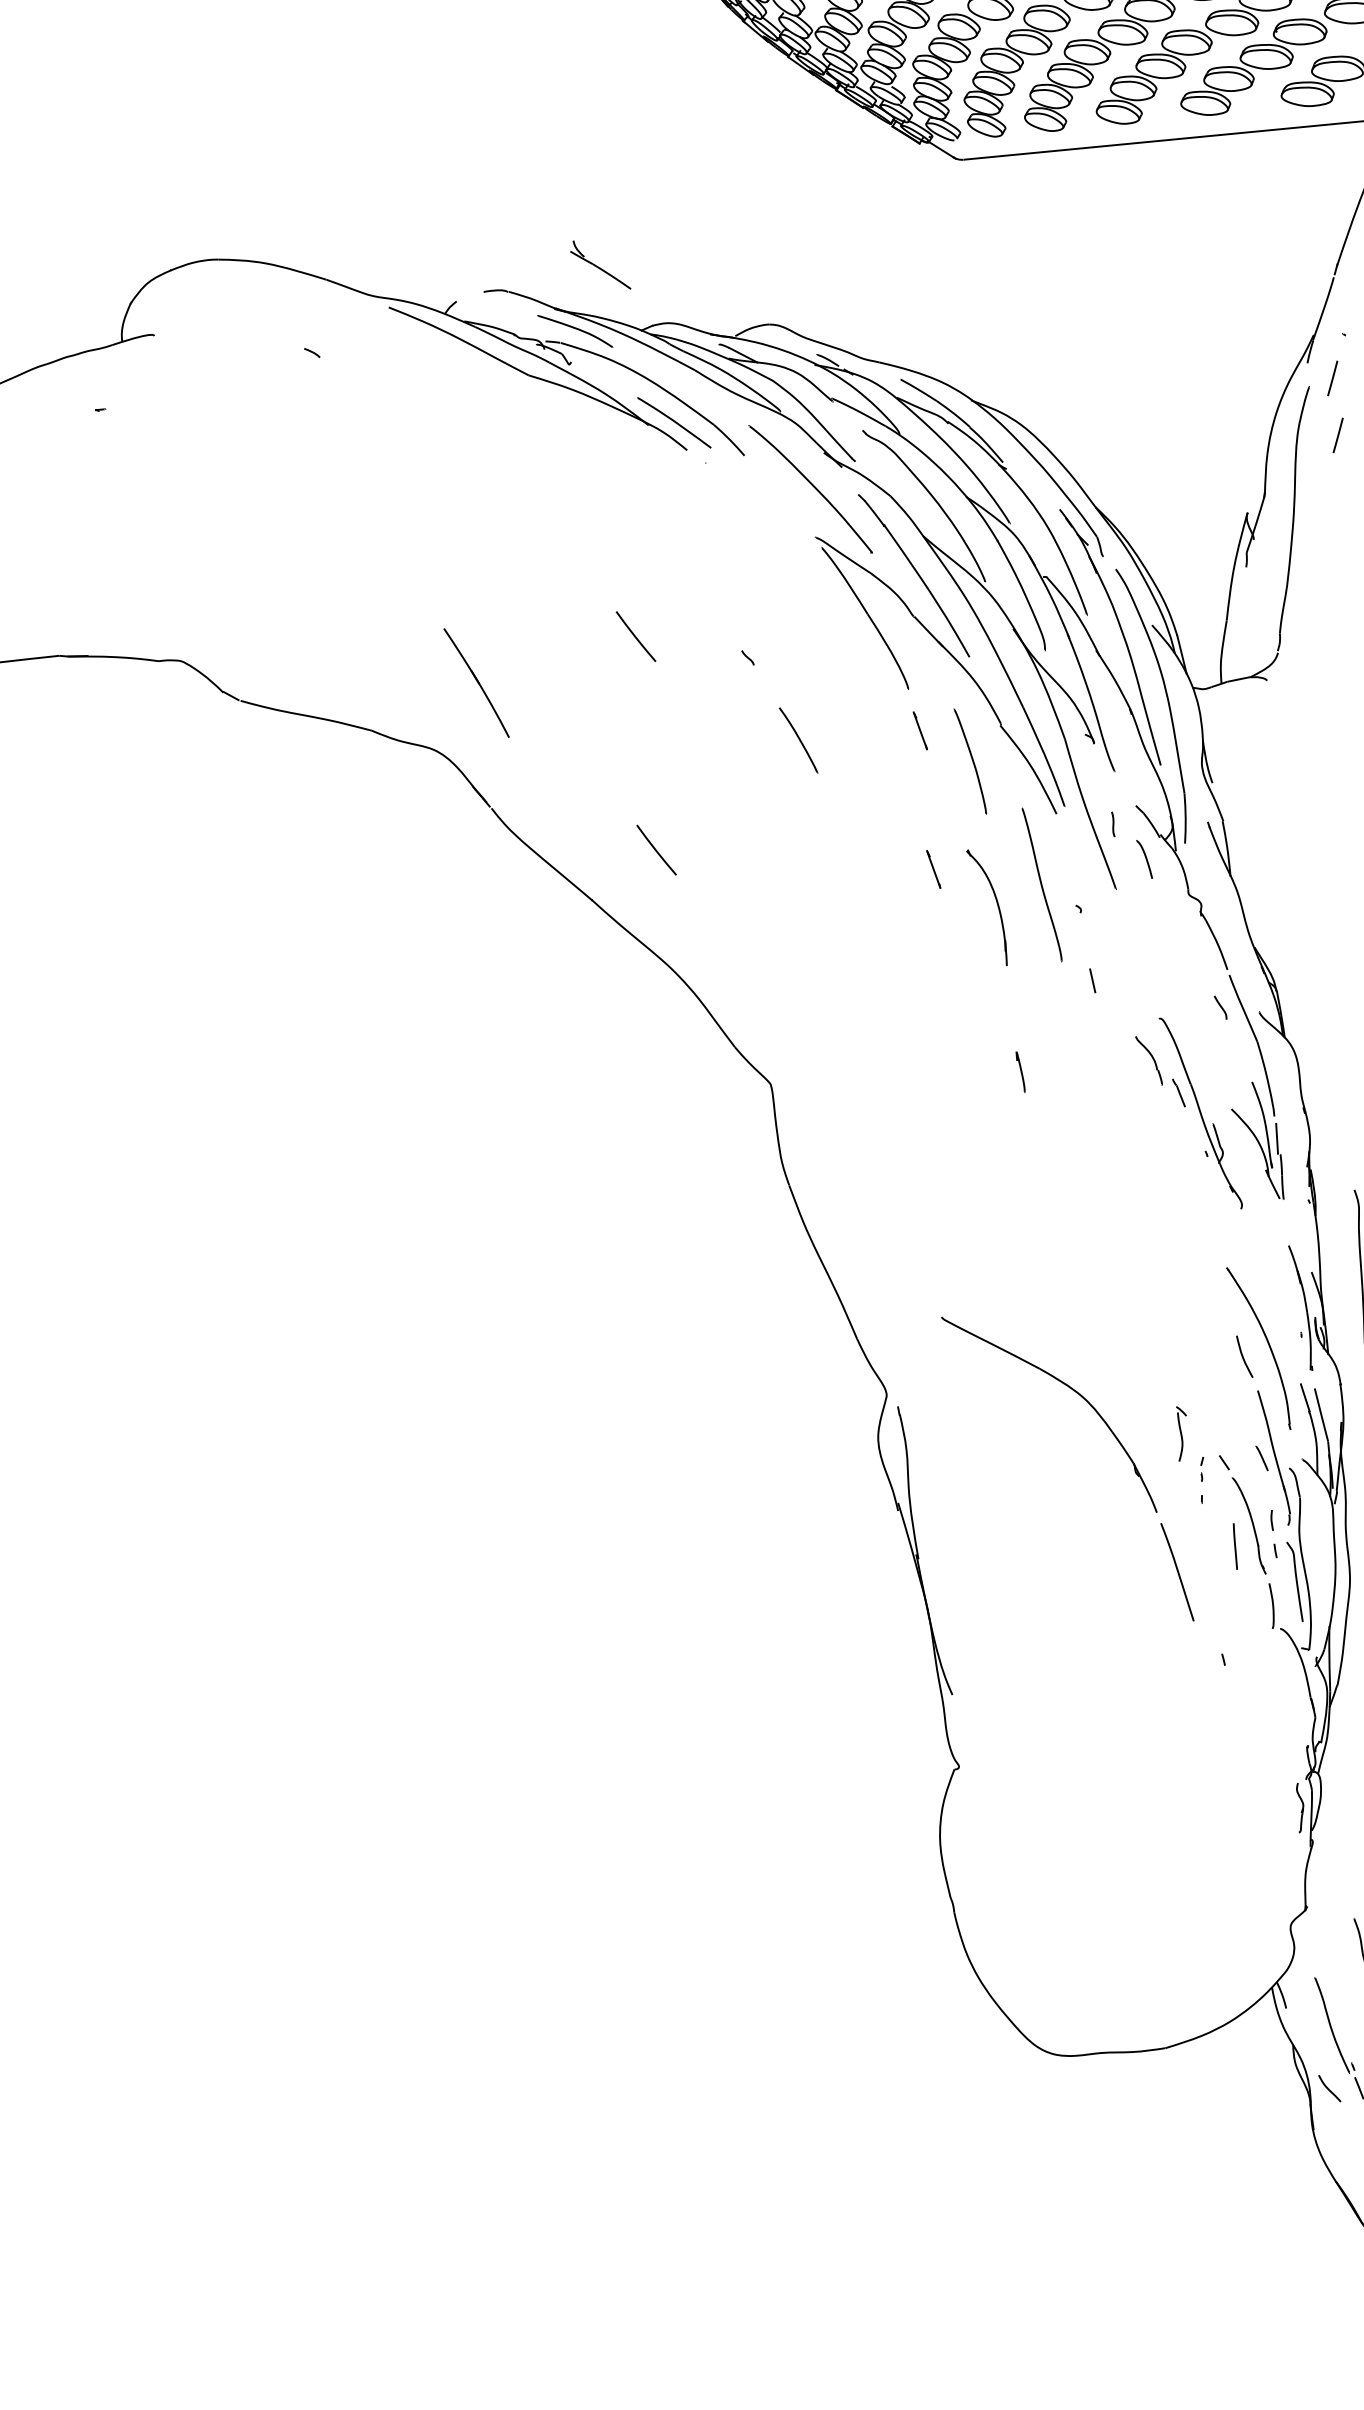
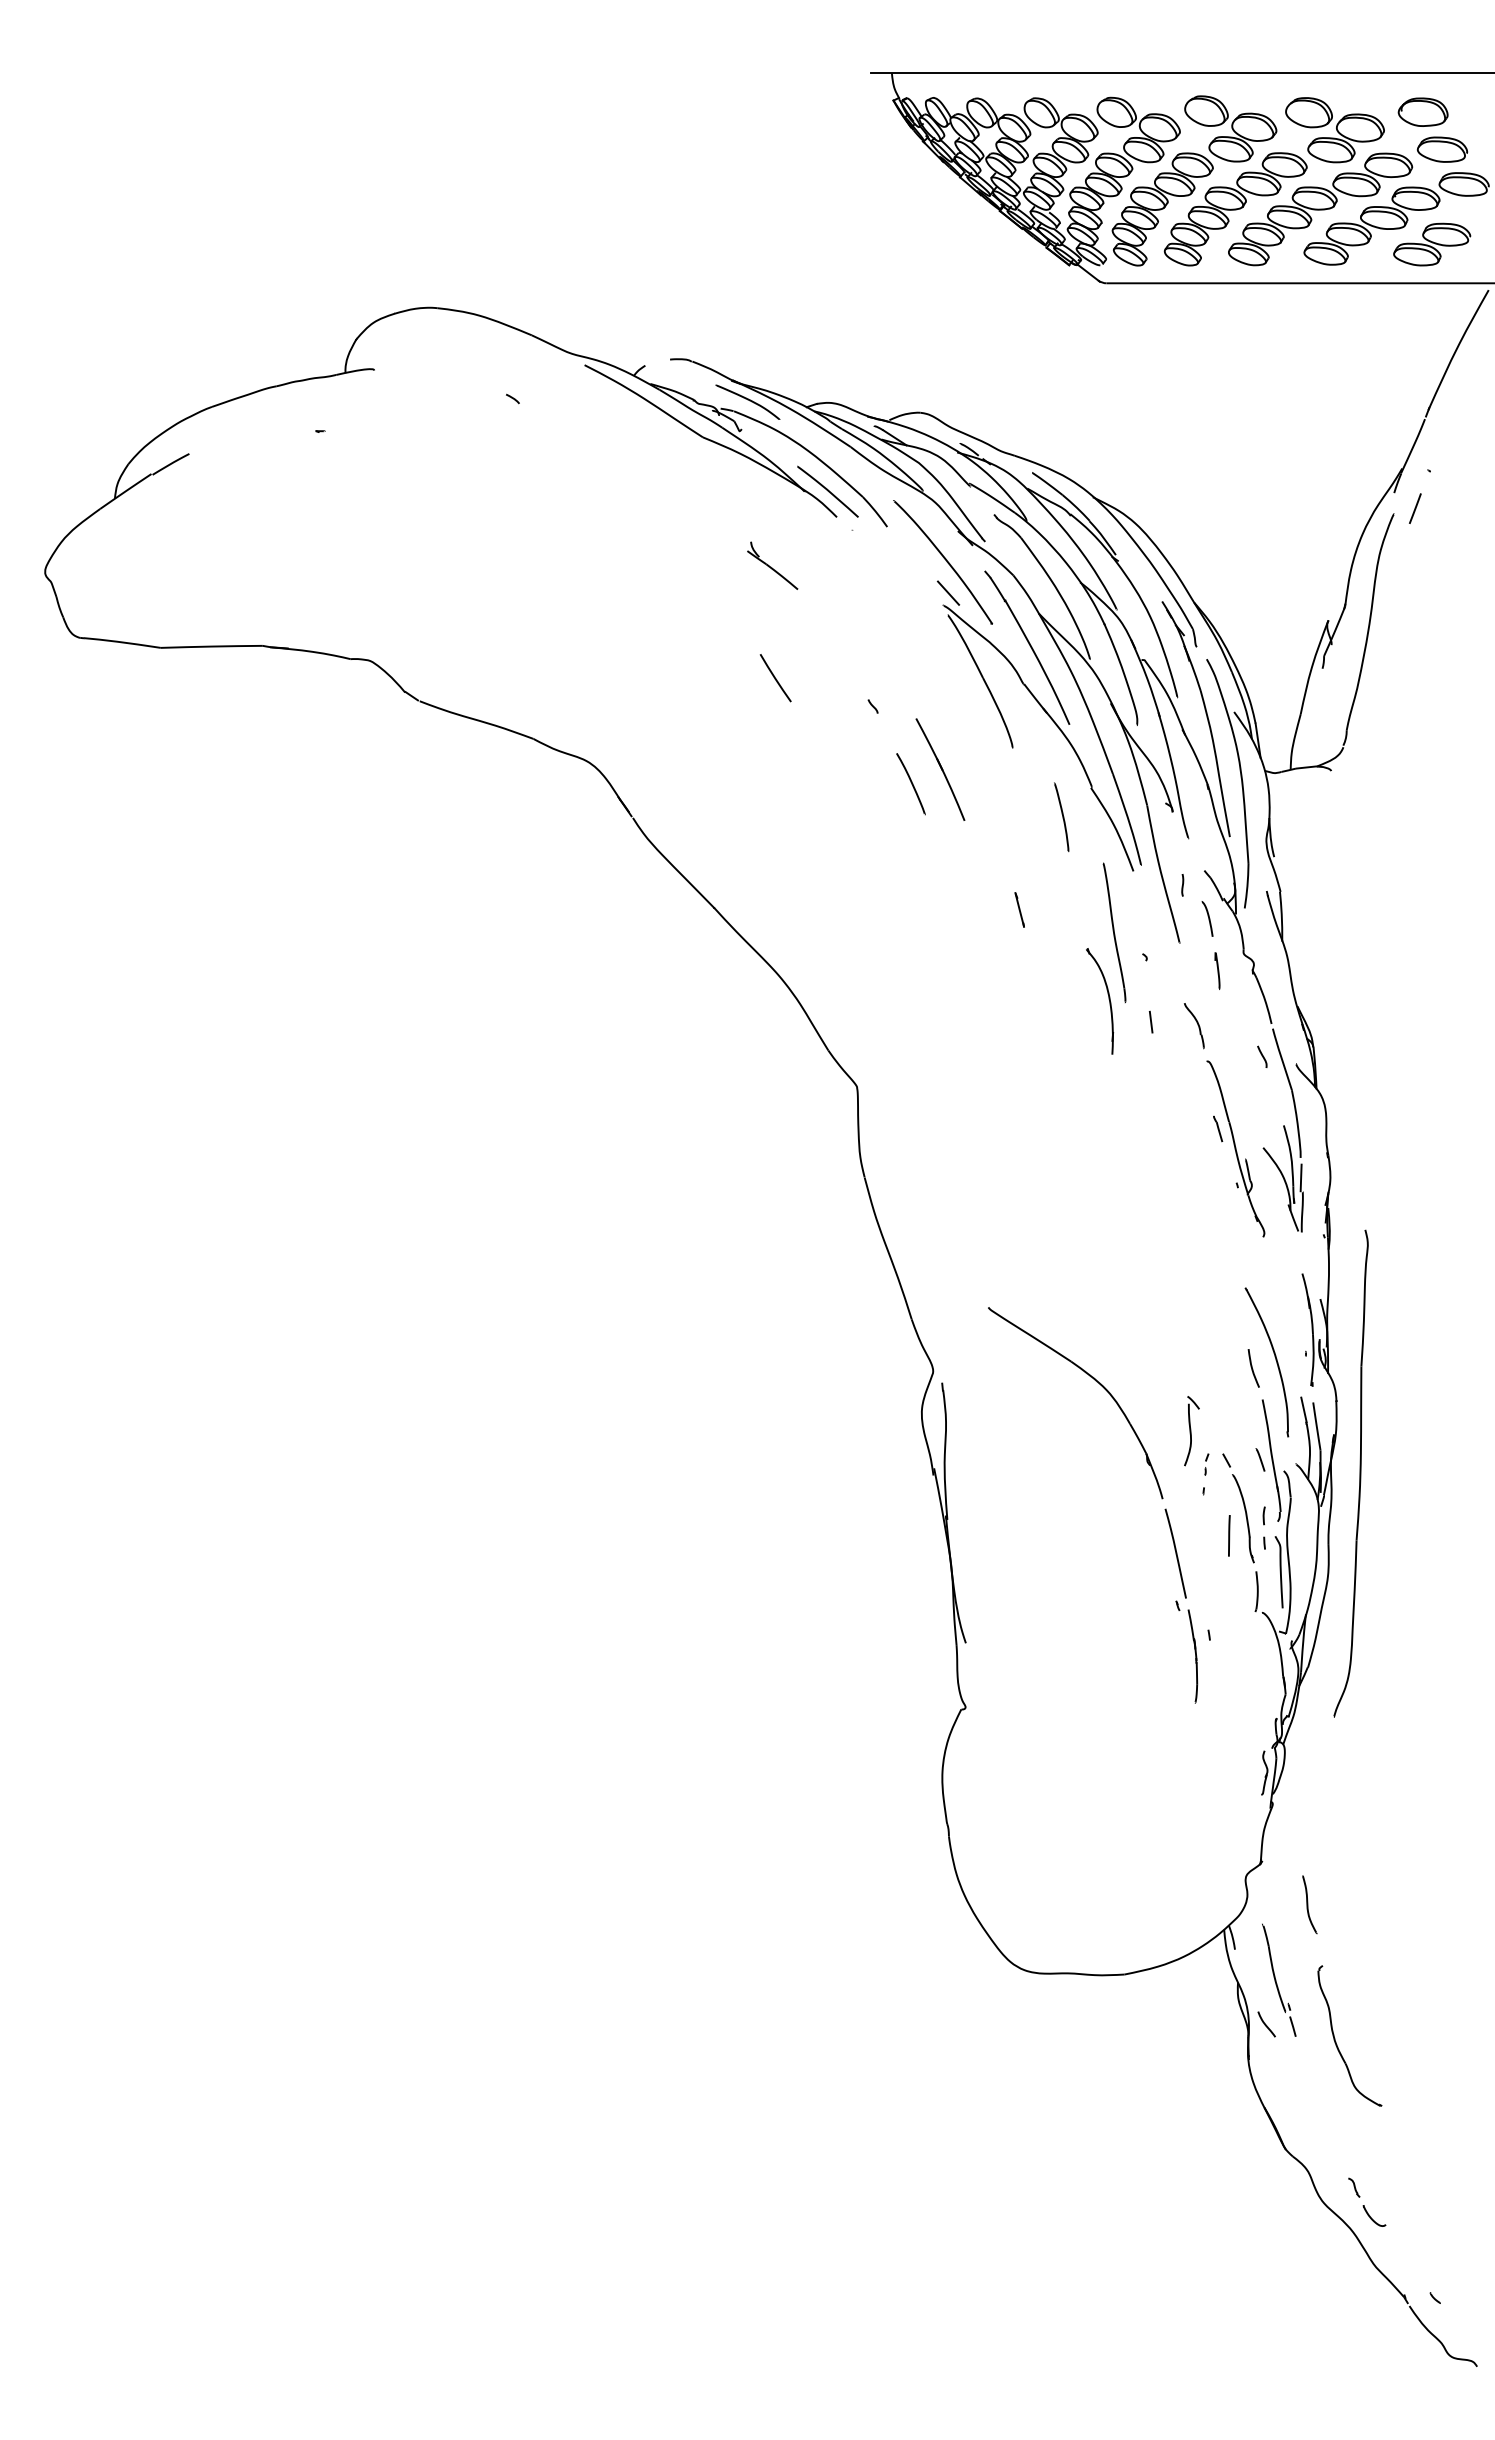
part: (599, 264) -> (772, 565), moved
line: (1338, 435) -> (1415, 559), removed
line: (819, 522) -> (948, 592), added
part: (476, 682) -> (940, 769), moved
line: (920, 730) -> (1019, 785), removed
part: (970, 761) -> (1061, 817), size x0.71
line: (656, 850) -> (775, 869), removed
part: (996, 904) -> (1108, 999), moved
part: (1149, 1061) -> (1194, 1026), moved
line: (1020, 1071) -> (1217, 970), moved
part: (1181, 1434) -> (1191, 1431), size x1.43
part: (1208, 1679) -> (1194, 1651), added

